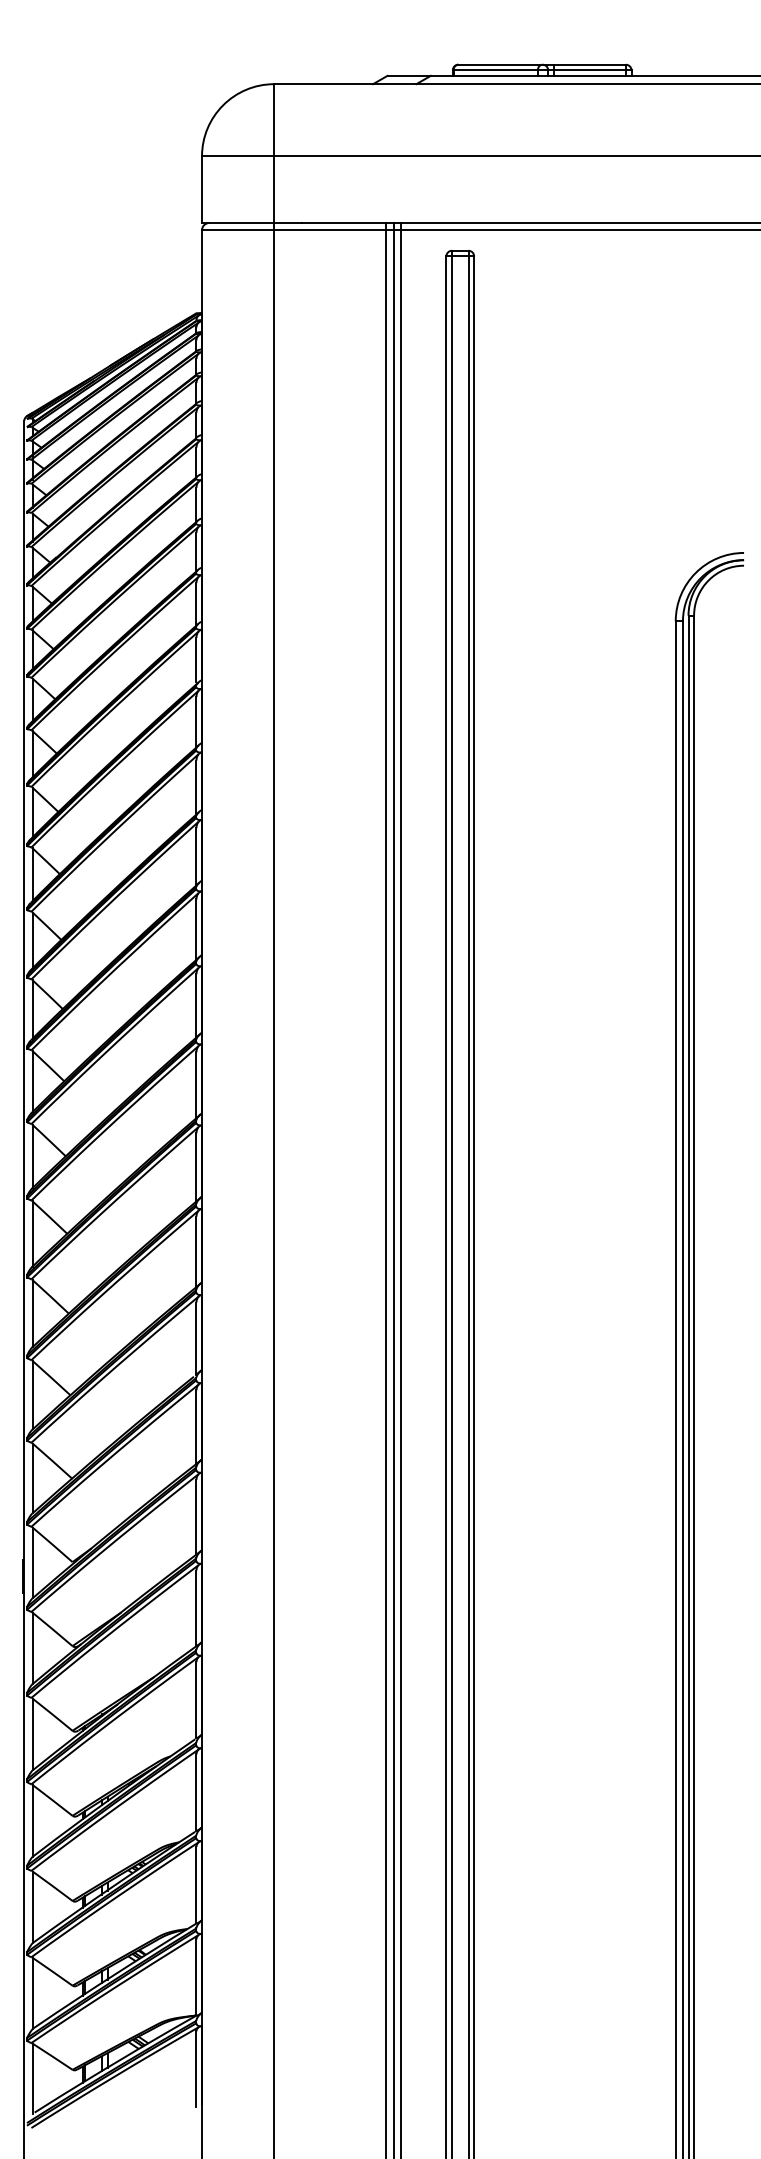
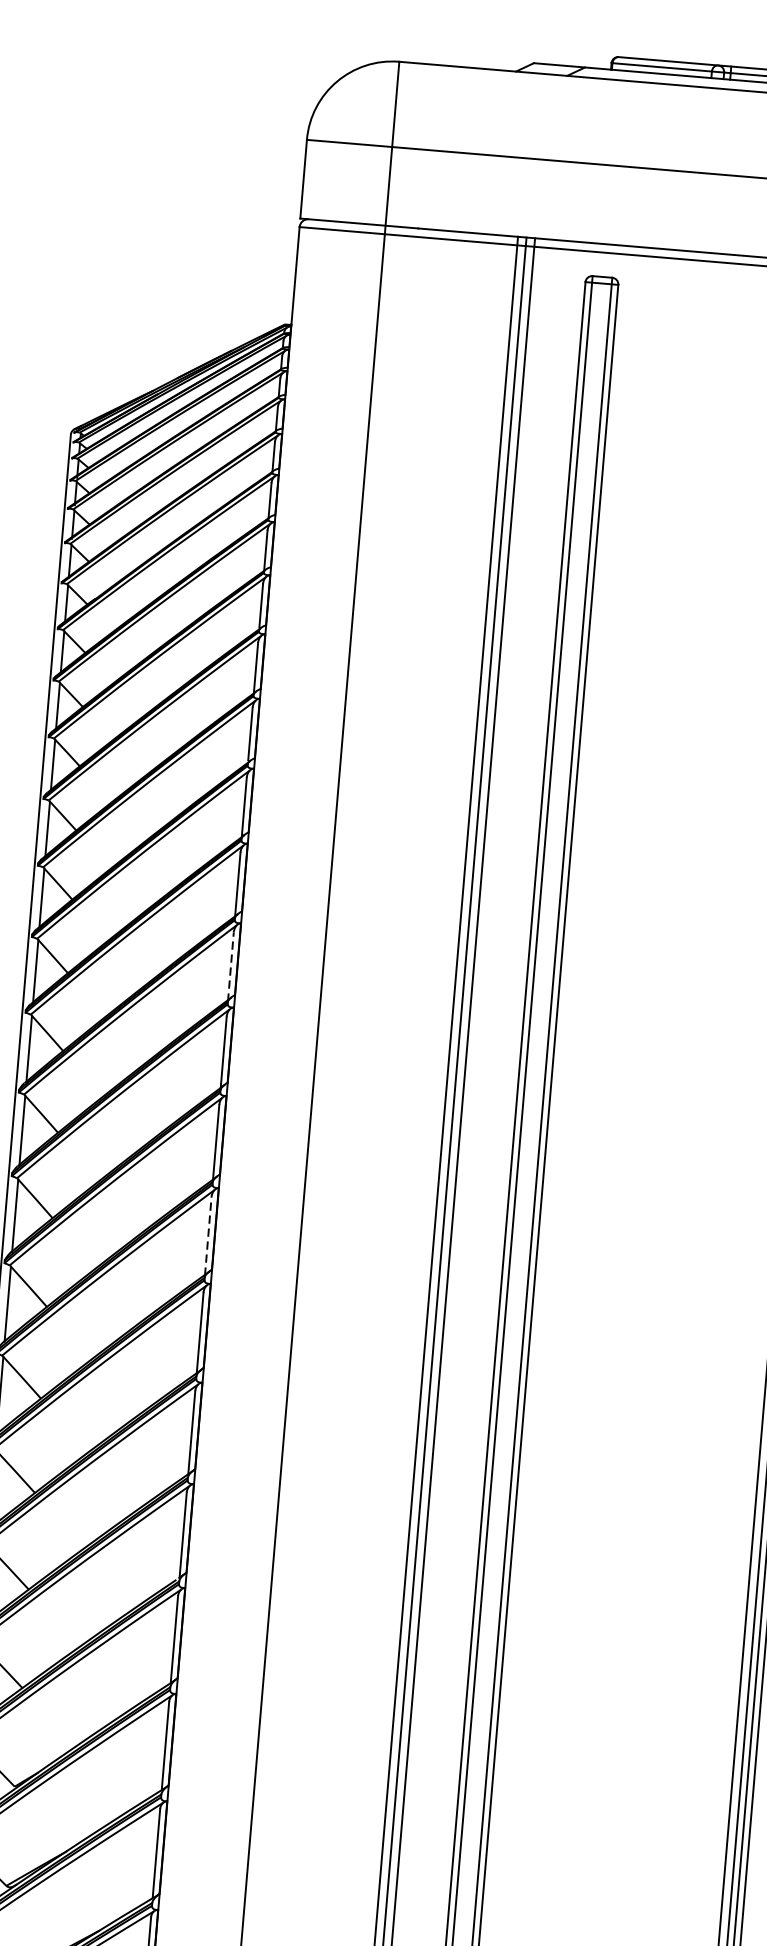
line: (196, 856) -> (231, 965), solid -> dashed
line: (196, 1085) -> (208, 1236), solid -> dashed

